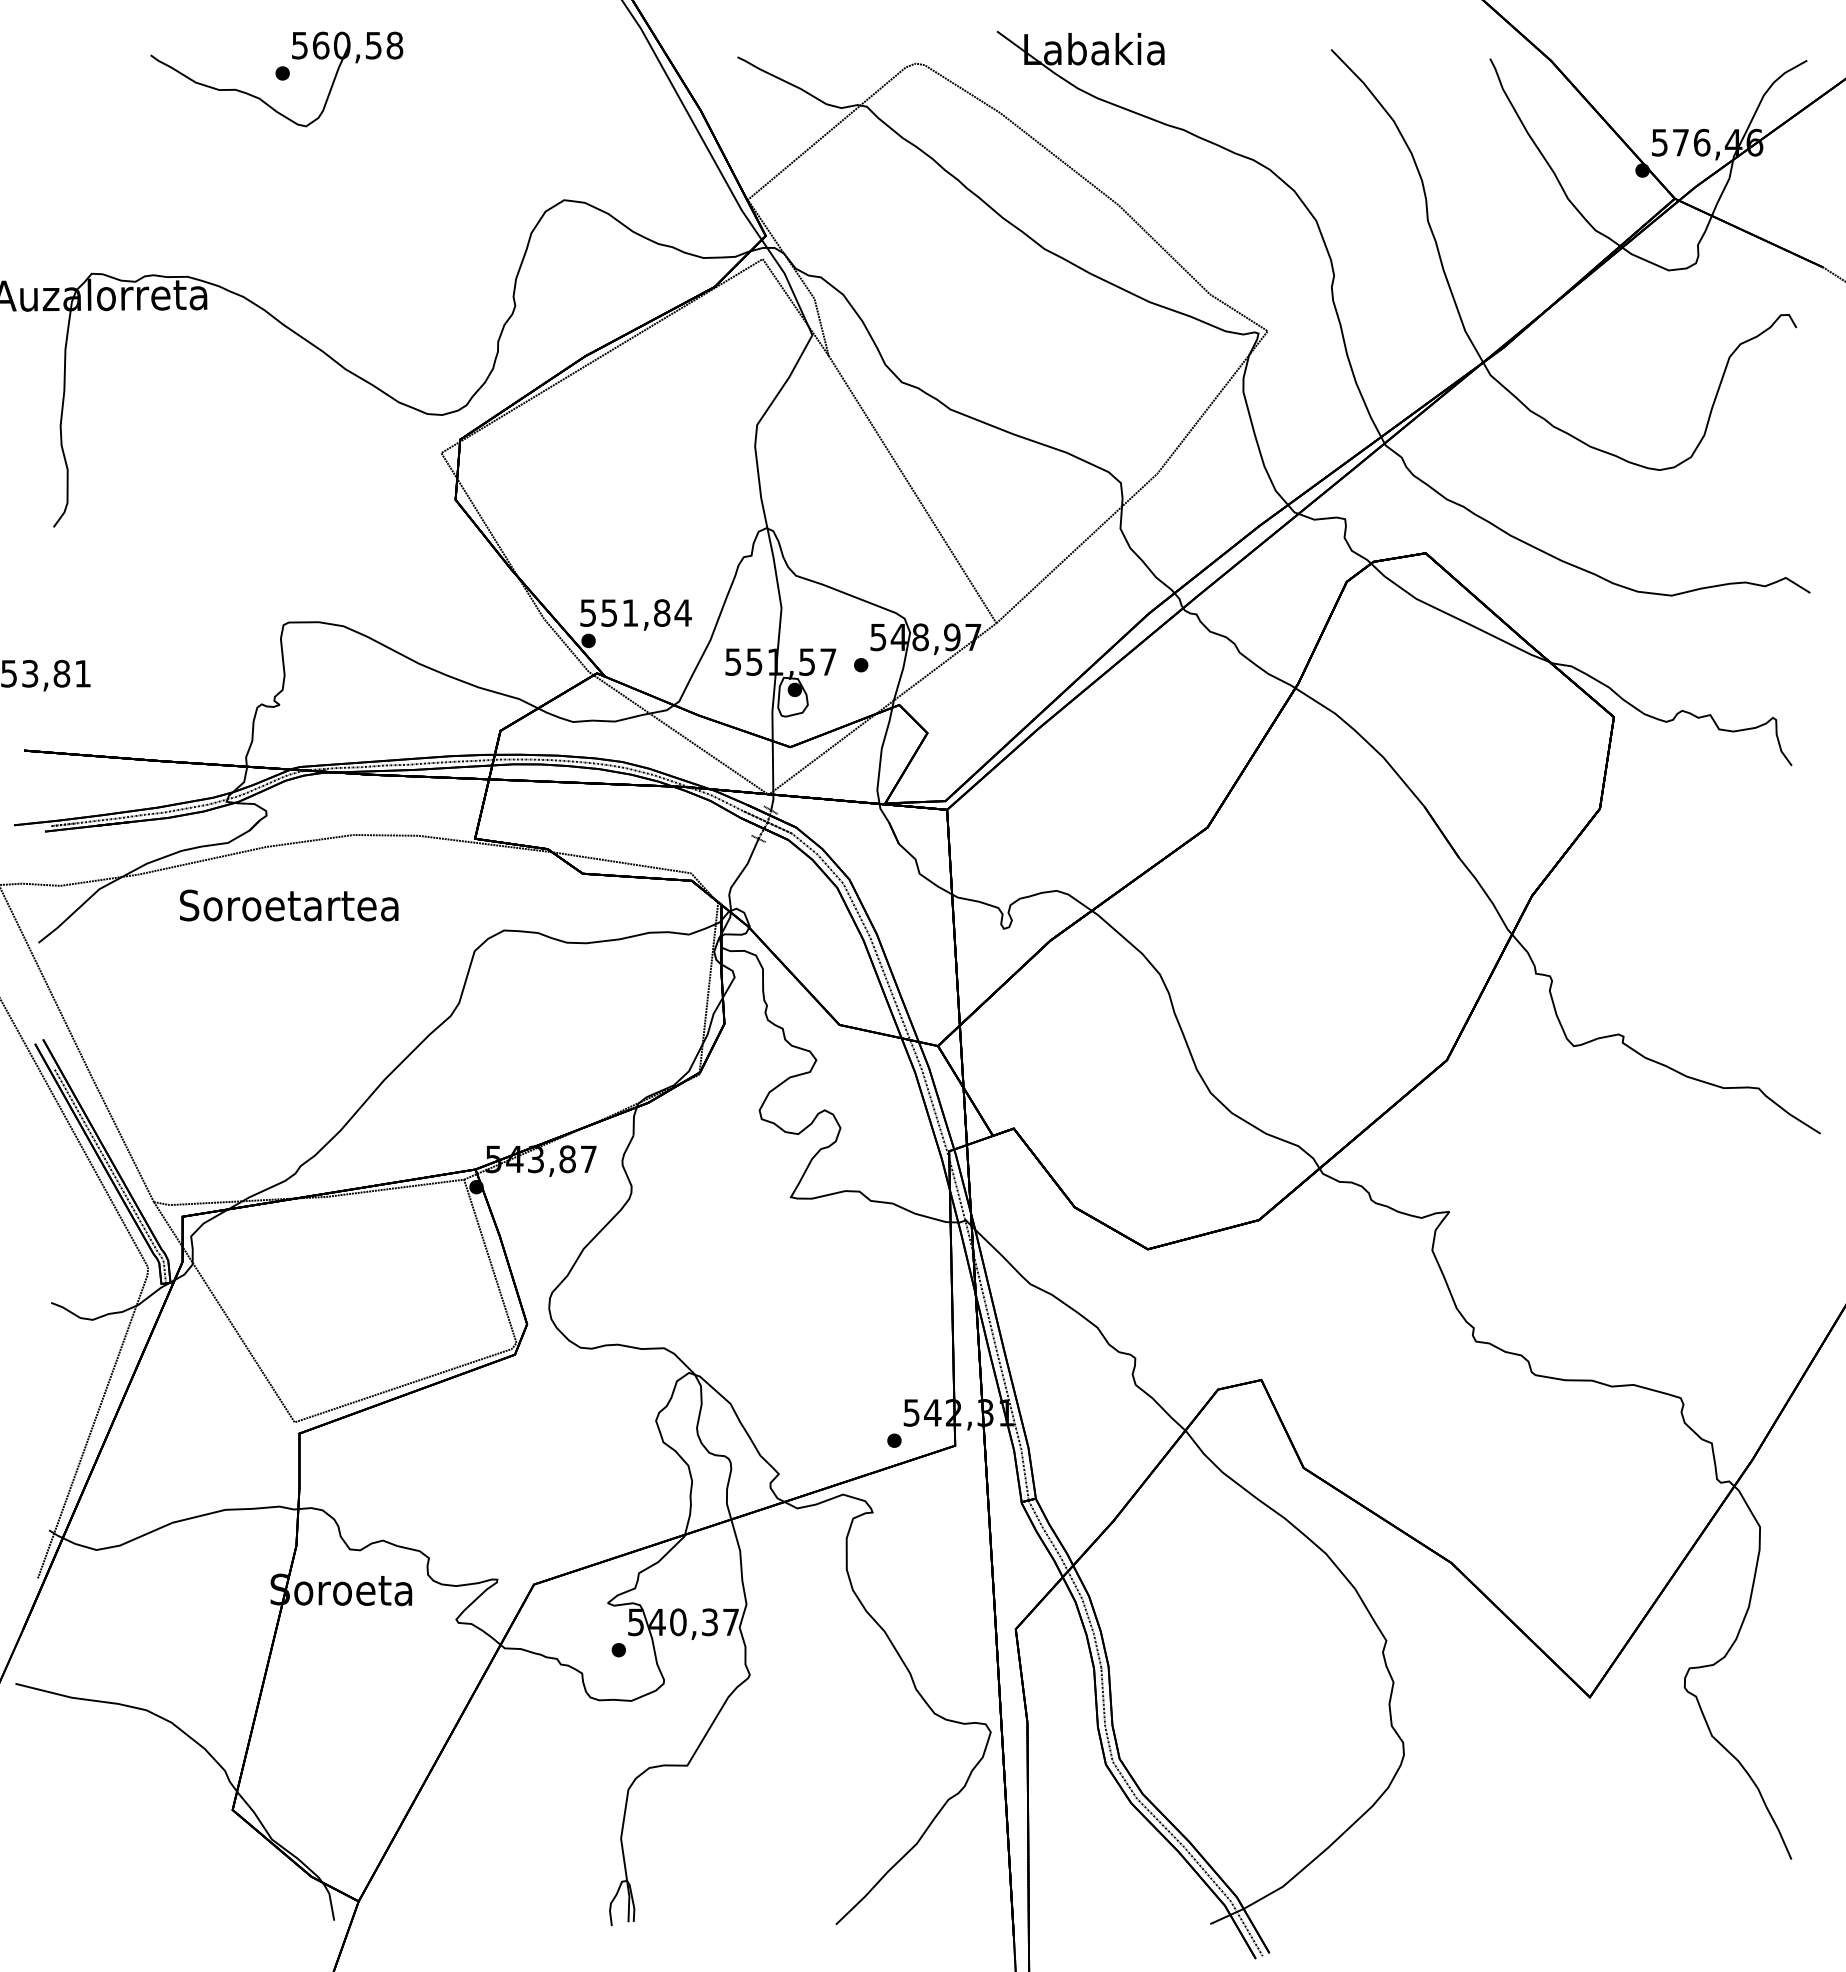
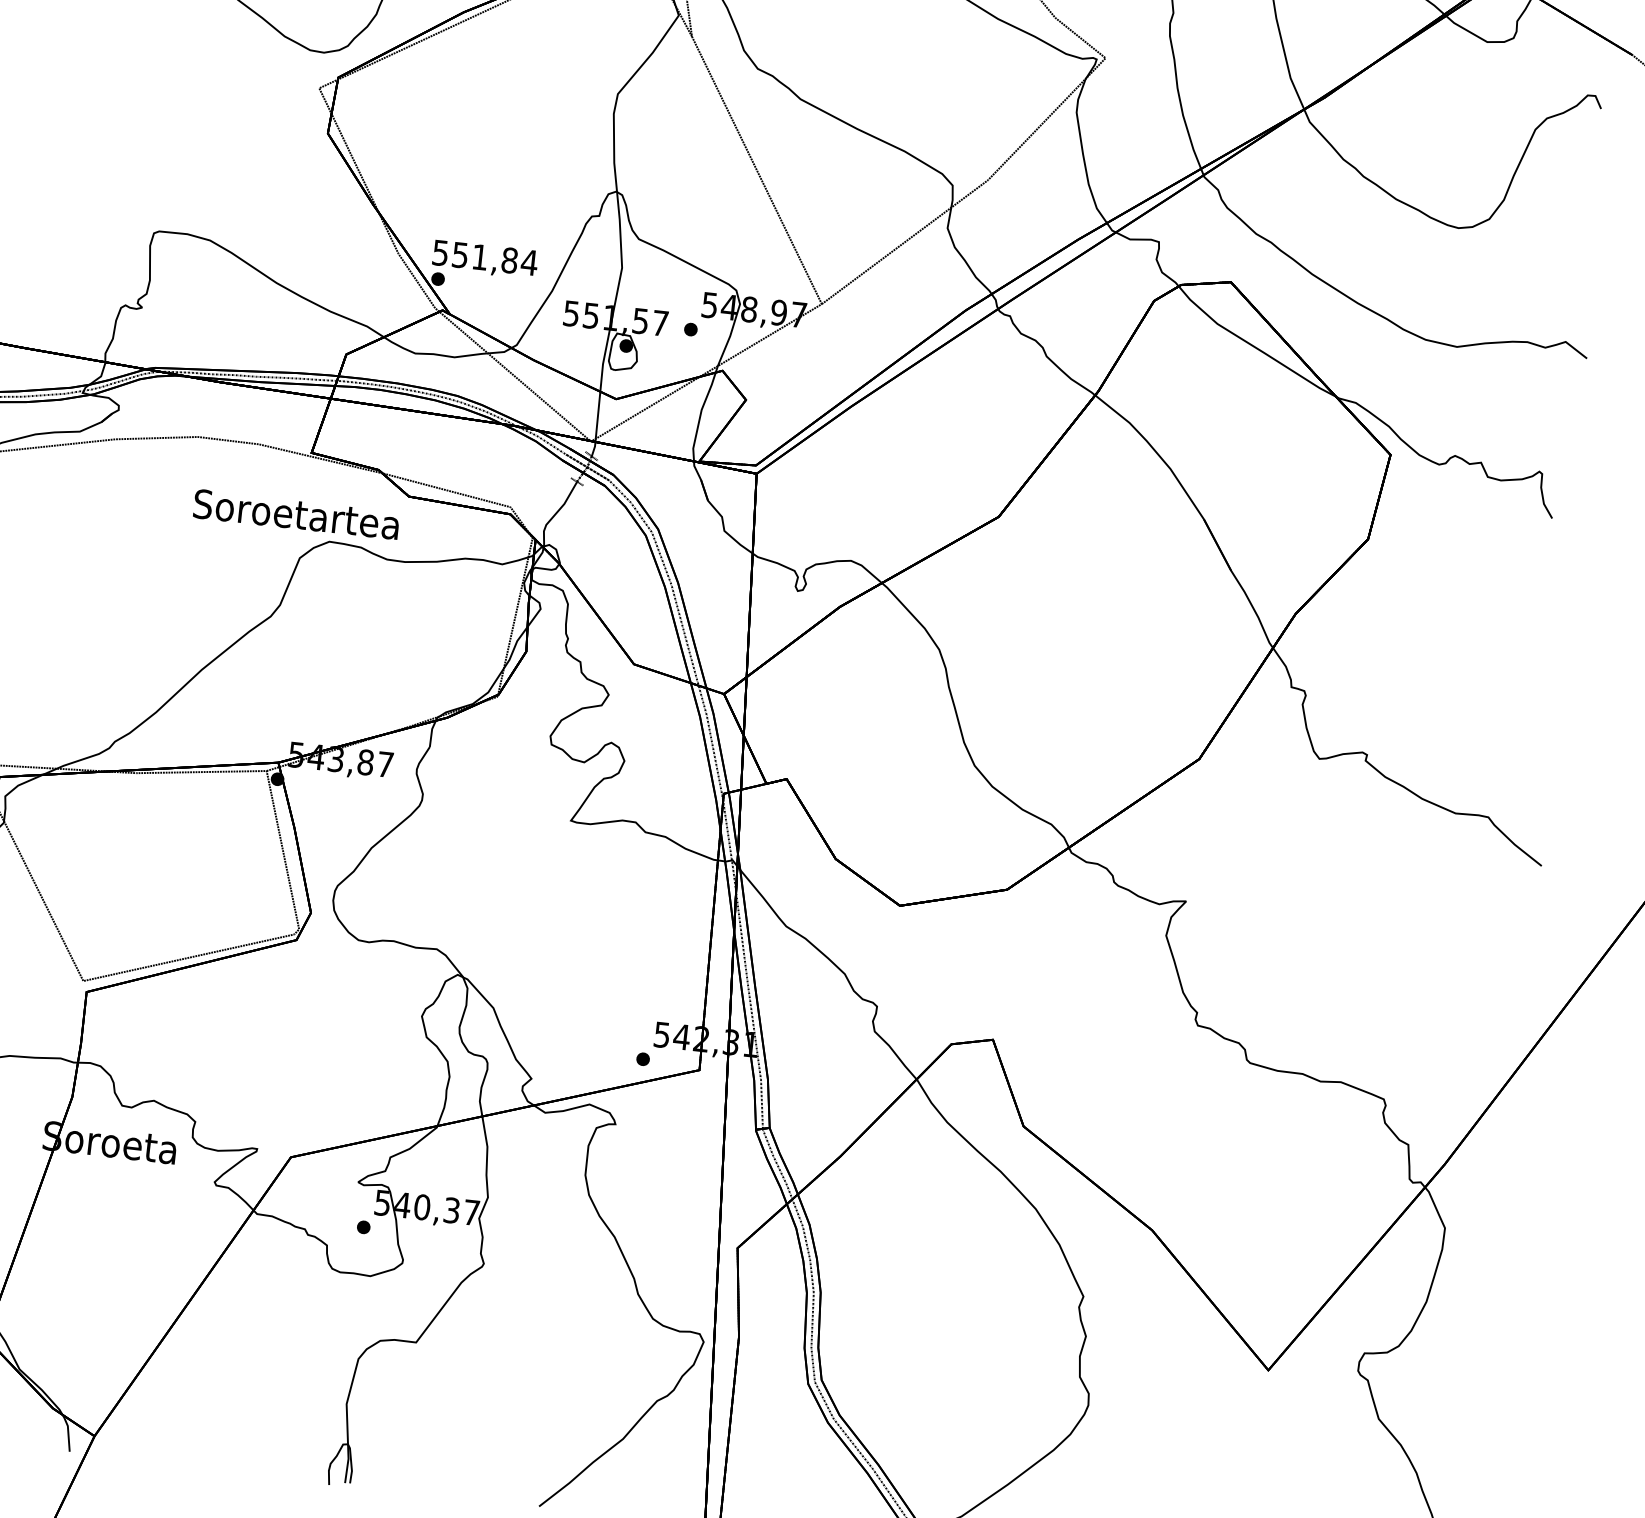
text: (289, 905) -> (296, 514), moved

